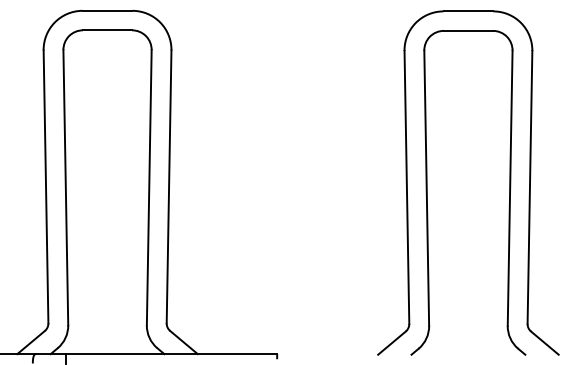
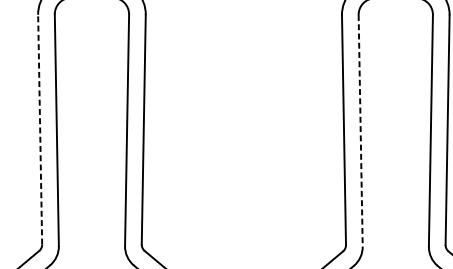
line: (46, 186) -> (40, 129), solid -> dashed
line: (426, 188) -> (360, 131), solid -> dashed

